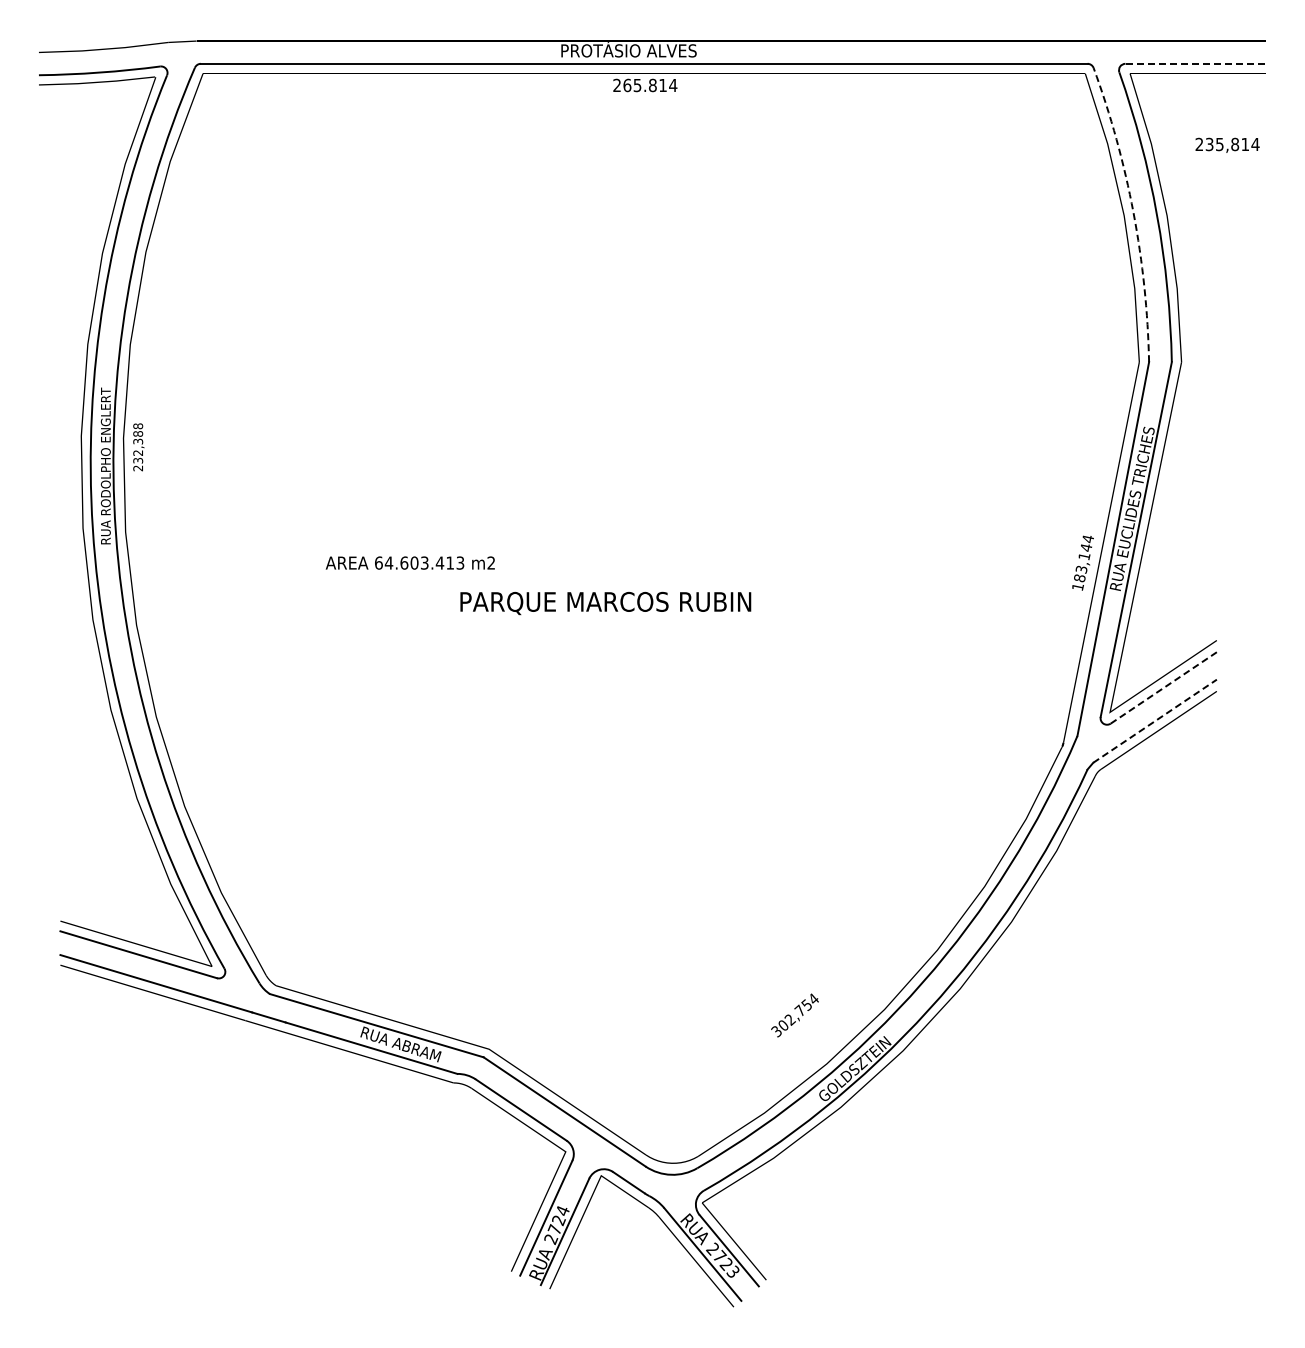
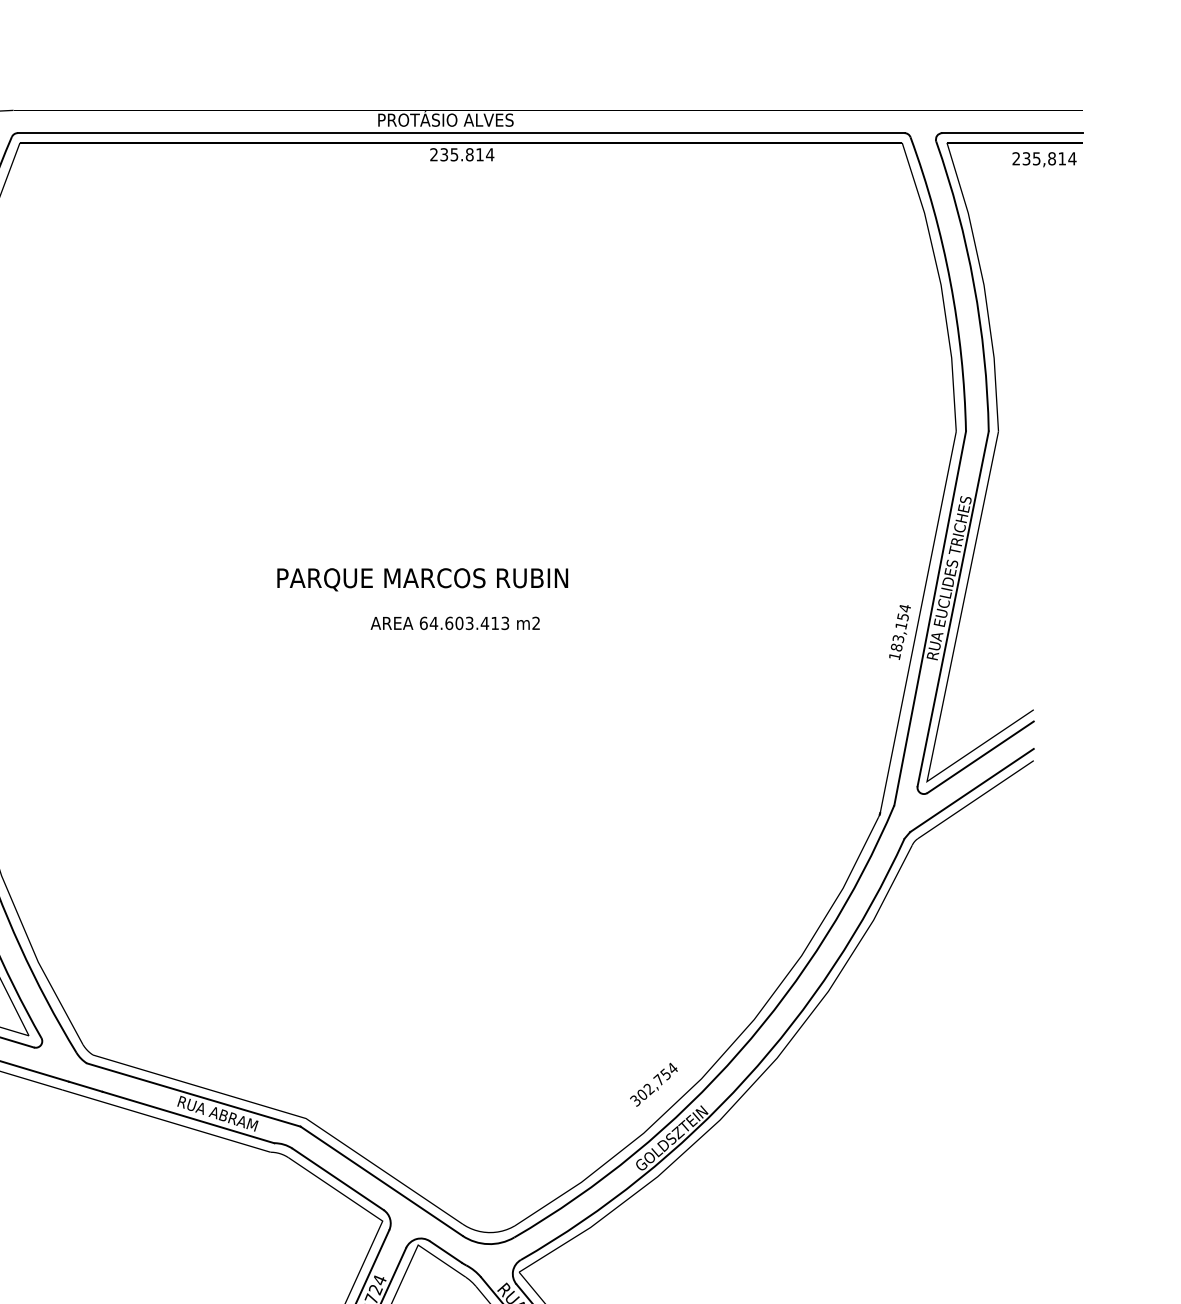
line: (1196, 63) -> (1013, 132), dashed -> solid
text: (627, 85) -> (444, 154), 265.814 -> 235.814
text: (1227, 144) -> (1044, 158), moved
arc: (1133, 212) -> (950, 281), dashed -> solid
text: (1086, 547) -> (903, 616), 183,144 -> 183,154
text: (409, 562) -> (454, 622), moved
text: (605, 603) -> (422, 579), moved
line: (1163, 687) -> (980, 756), dashed -> solid
line: (1155, 720) -> (972, 789), dashed -> solid
text: (794, 1015) -> (653, 1084), moved

